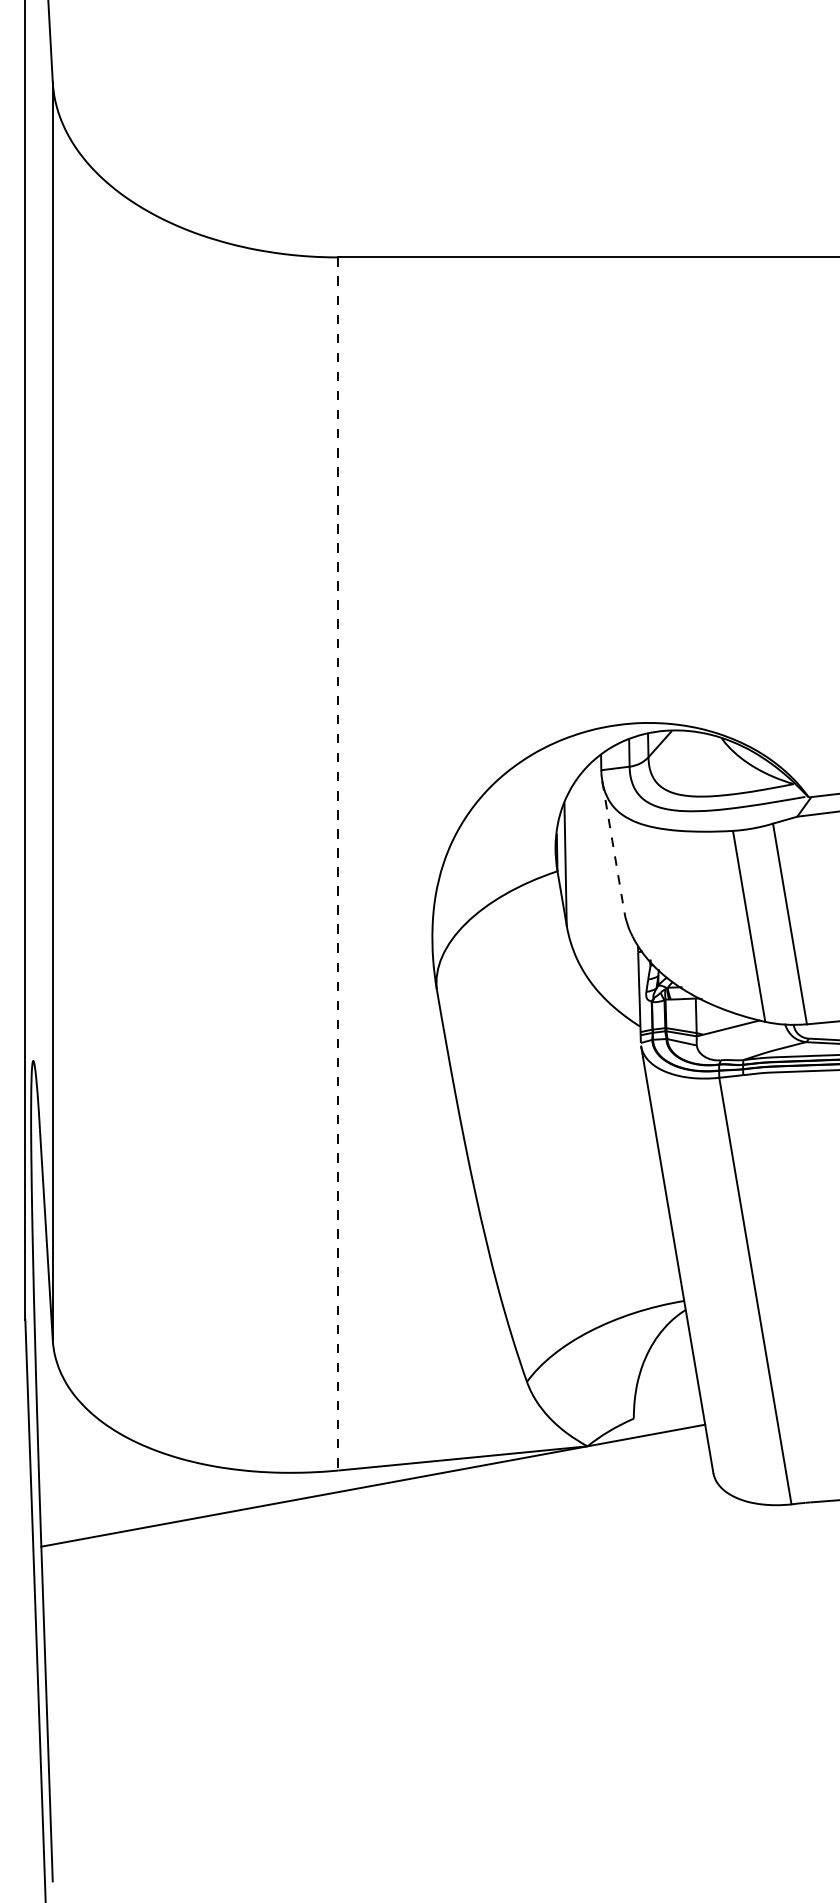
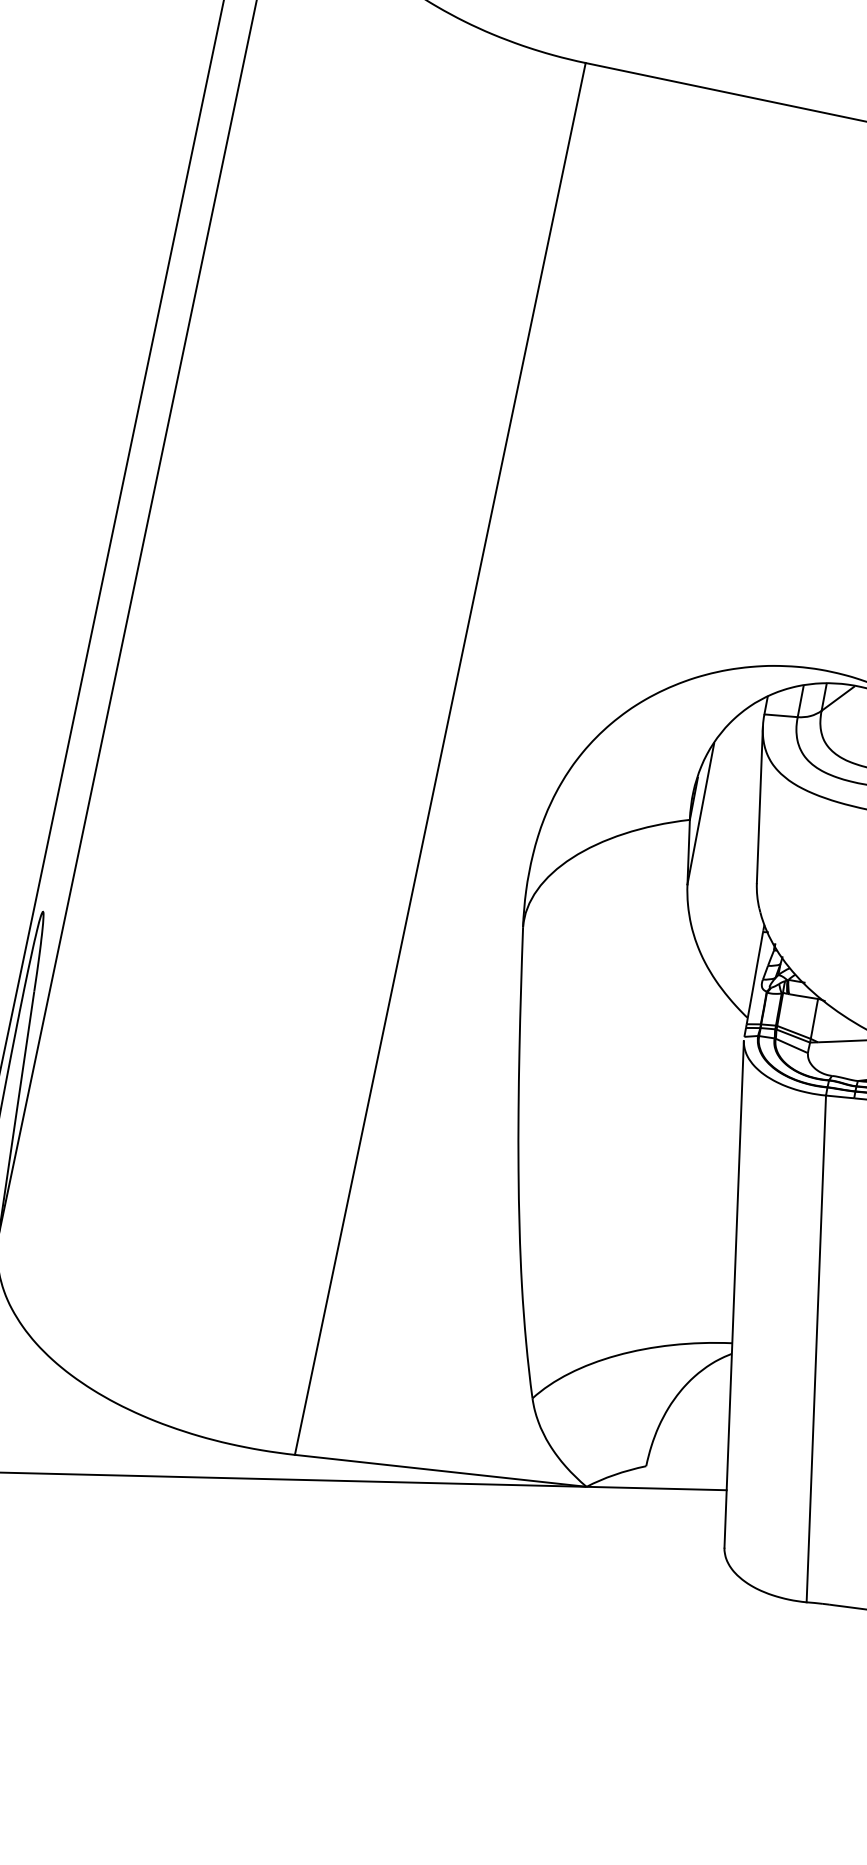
line: (613, 846) -> (760, 804), dashed -> solid
line: (338, 863) -> (440, 758), dashed -> solid

